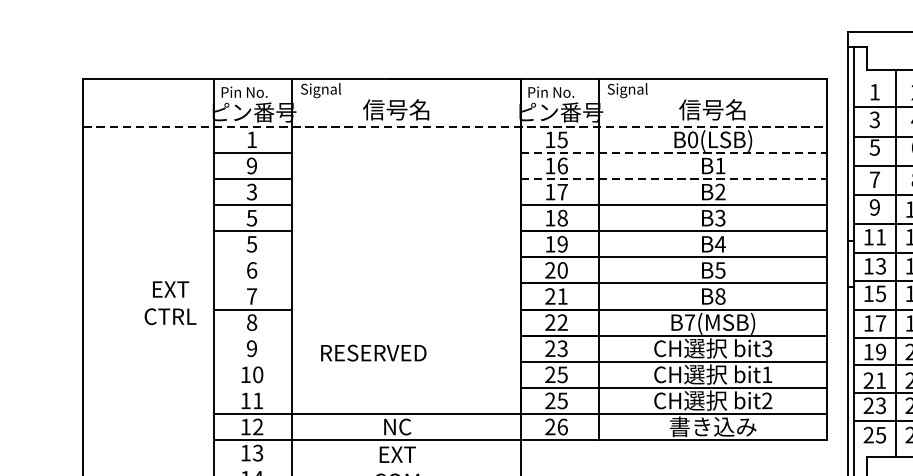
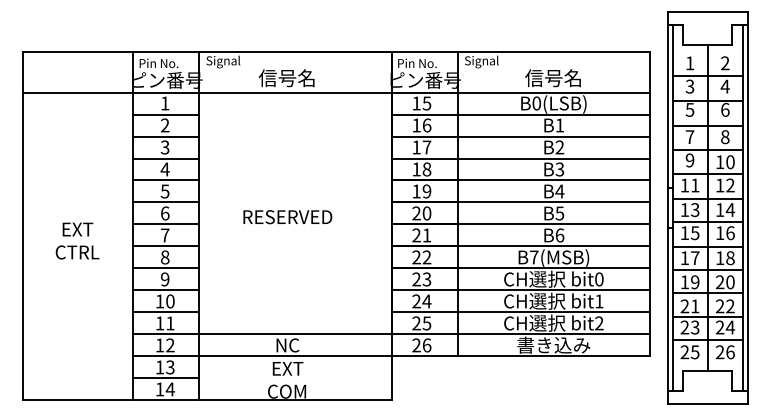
line: (456, 126) -> (337, 92), dashed -> solid
line: (674, 152) -> (521, 114), dashed -> solid
text: (252, 166) -> (165, 125), 9 -> 2
line: (674, 179) -> (521, 136), dashed -> solid
text: (251, 218) -> (164, 169), 5 -> 4
line: (253, 257) -> (166, 202), added
line: (253, 283) -> (166, 224), added
text: (719, 296) -> (559, 235), B8 -> B6
text: (170, 302) -> (77, 240), moved
line: (253, 335) -> (166, 268), added
text: (767, 348) -> (599, 279), bit3 -> bit0
text: (373, 353) -> (287, 217), moved
line: (253, 361) -> (166, 290), added
text: (562, 374) -> (426, 301), 25 -> 24
line: (253, 387) -> (166, 312), added
line: (253, 466) -> (166, 378), added

